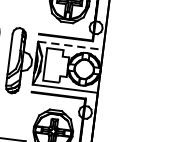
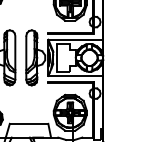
line: (70, 45) -> (75, 39), dashed -> solid

